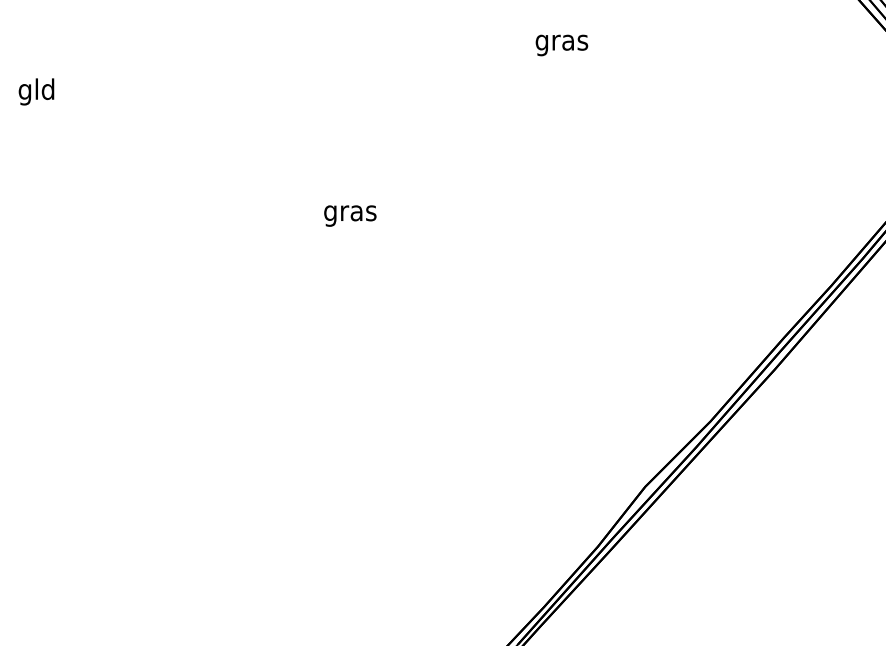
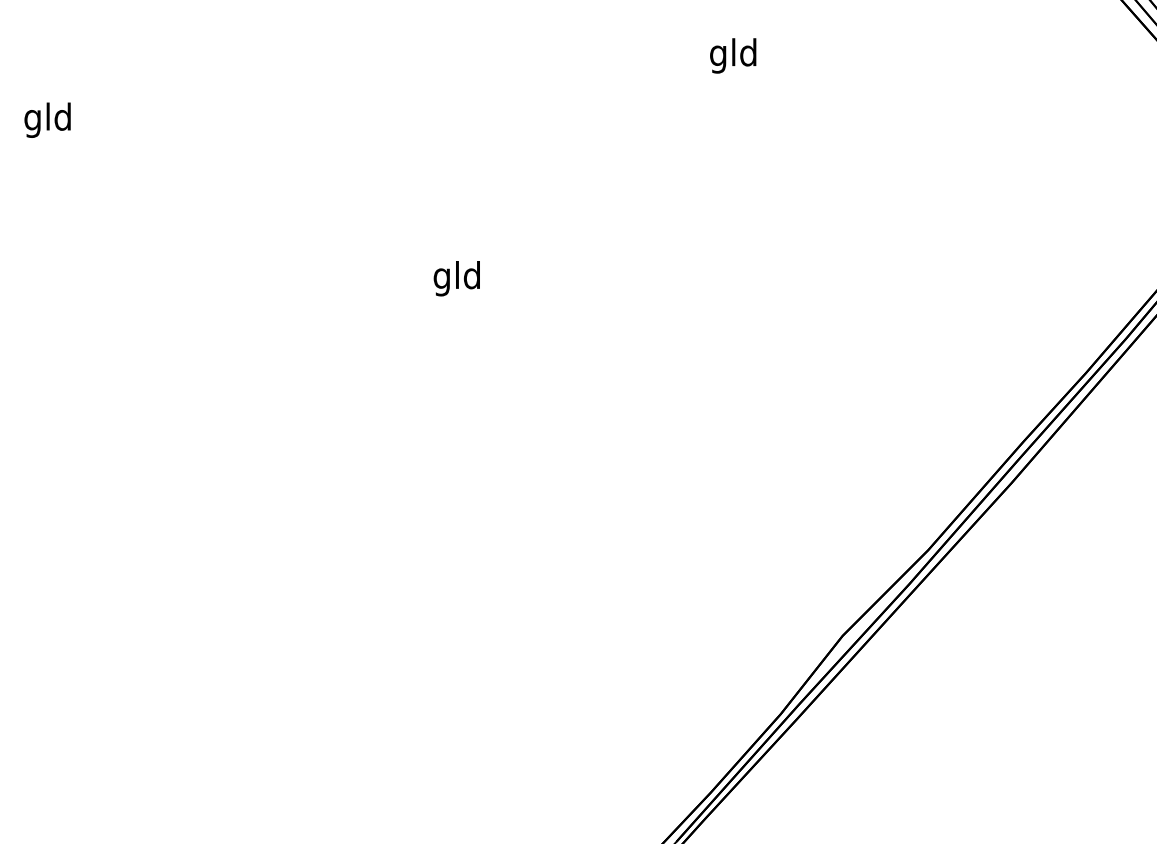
text: (561, 42) -> (733, 55), gras -> gld
text: (350, 212) -> (457, 277), gras -> gld

